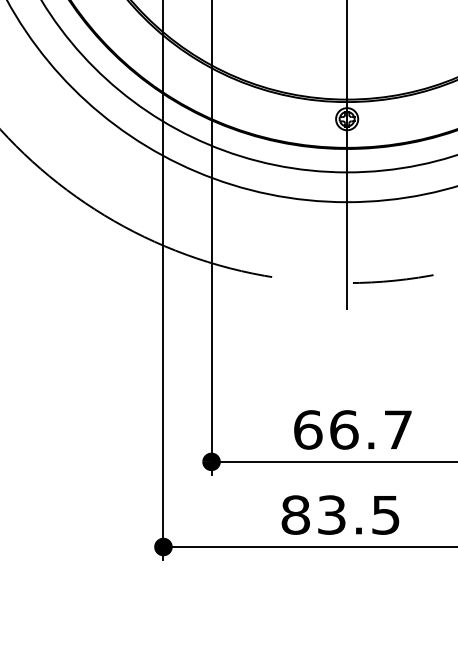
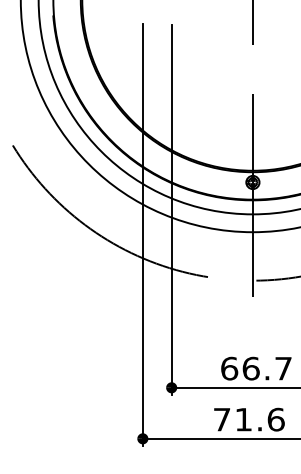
text: (339, 514) -> (248, 419), 83.5 -> 71.6

